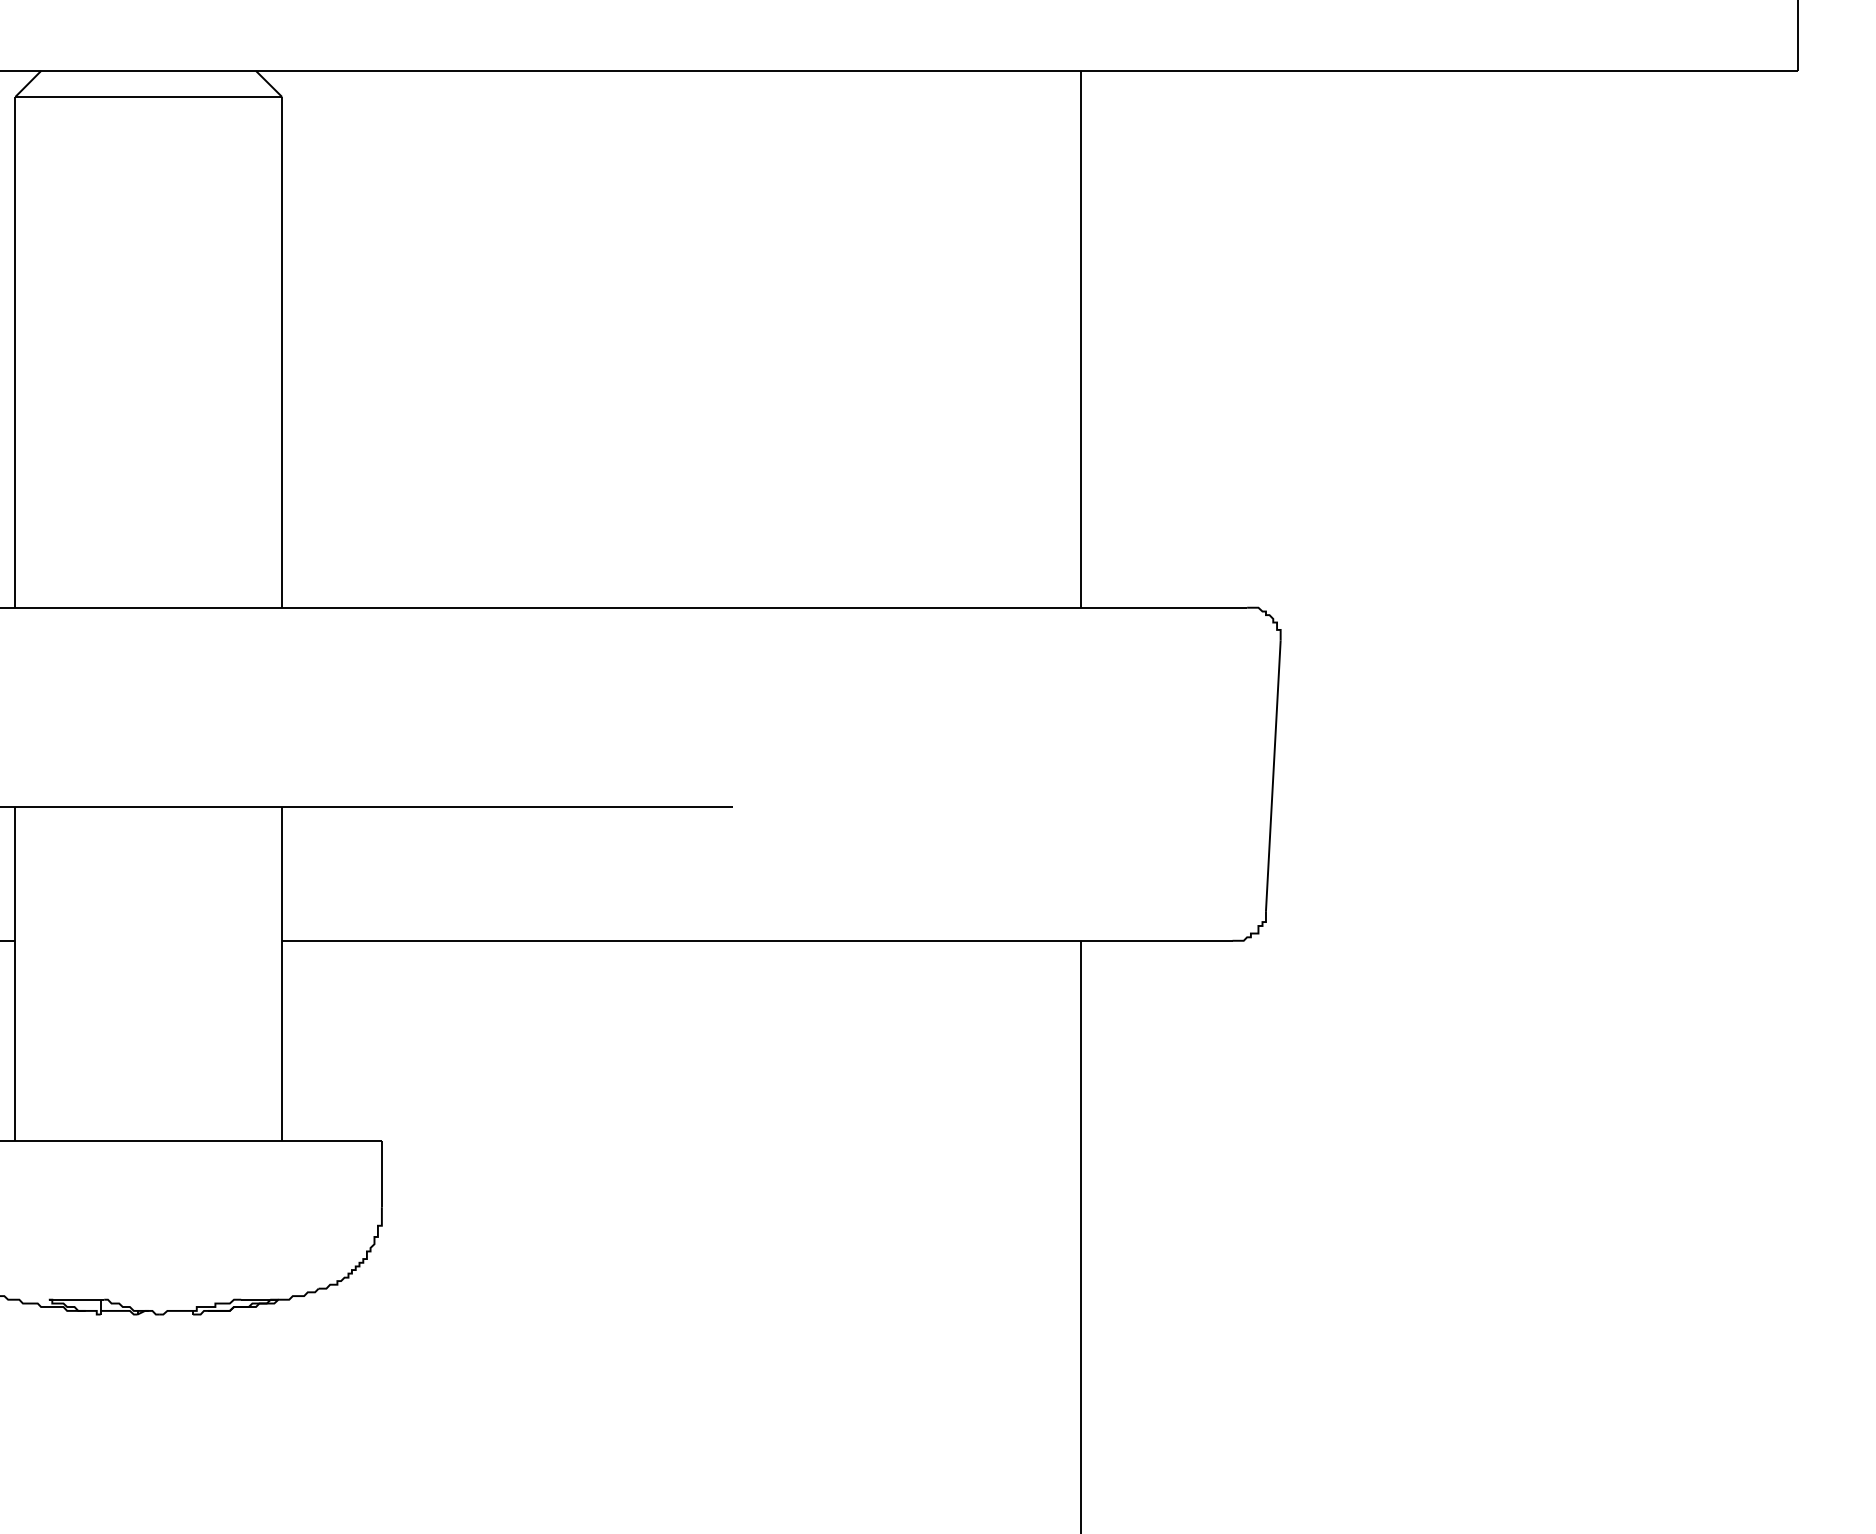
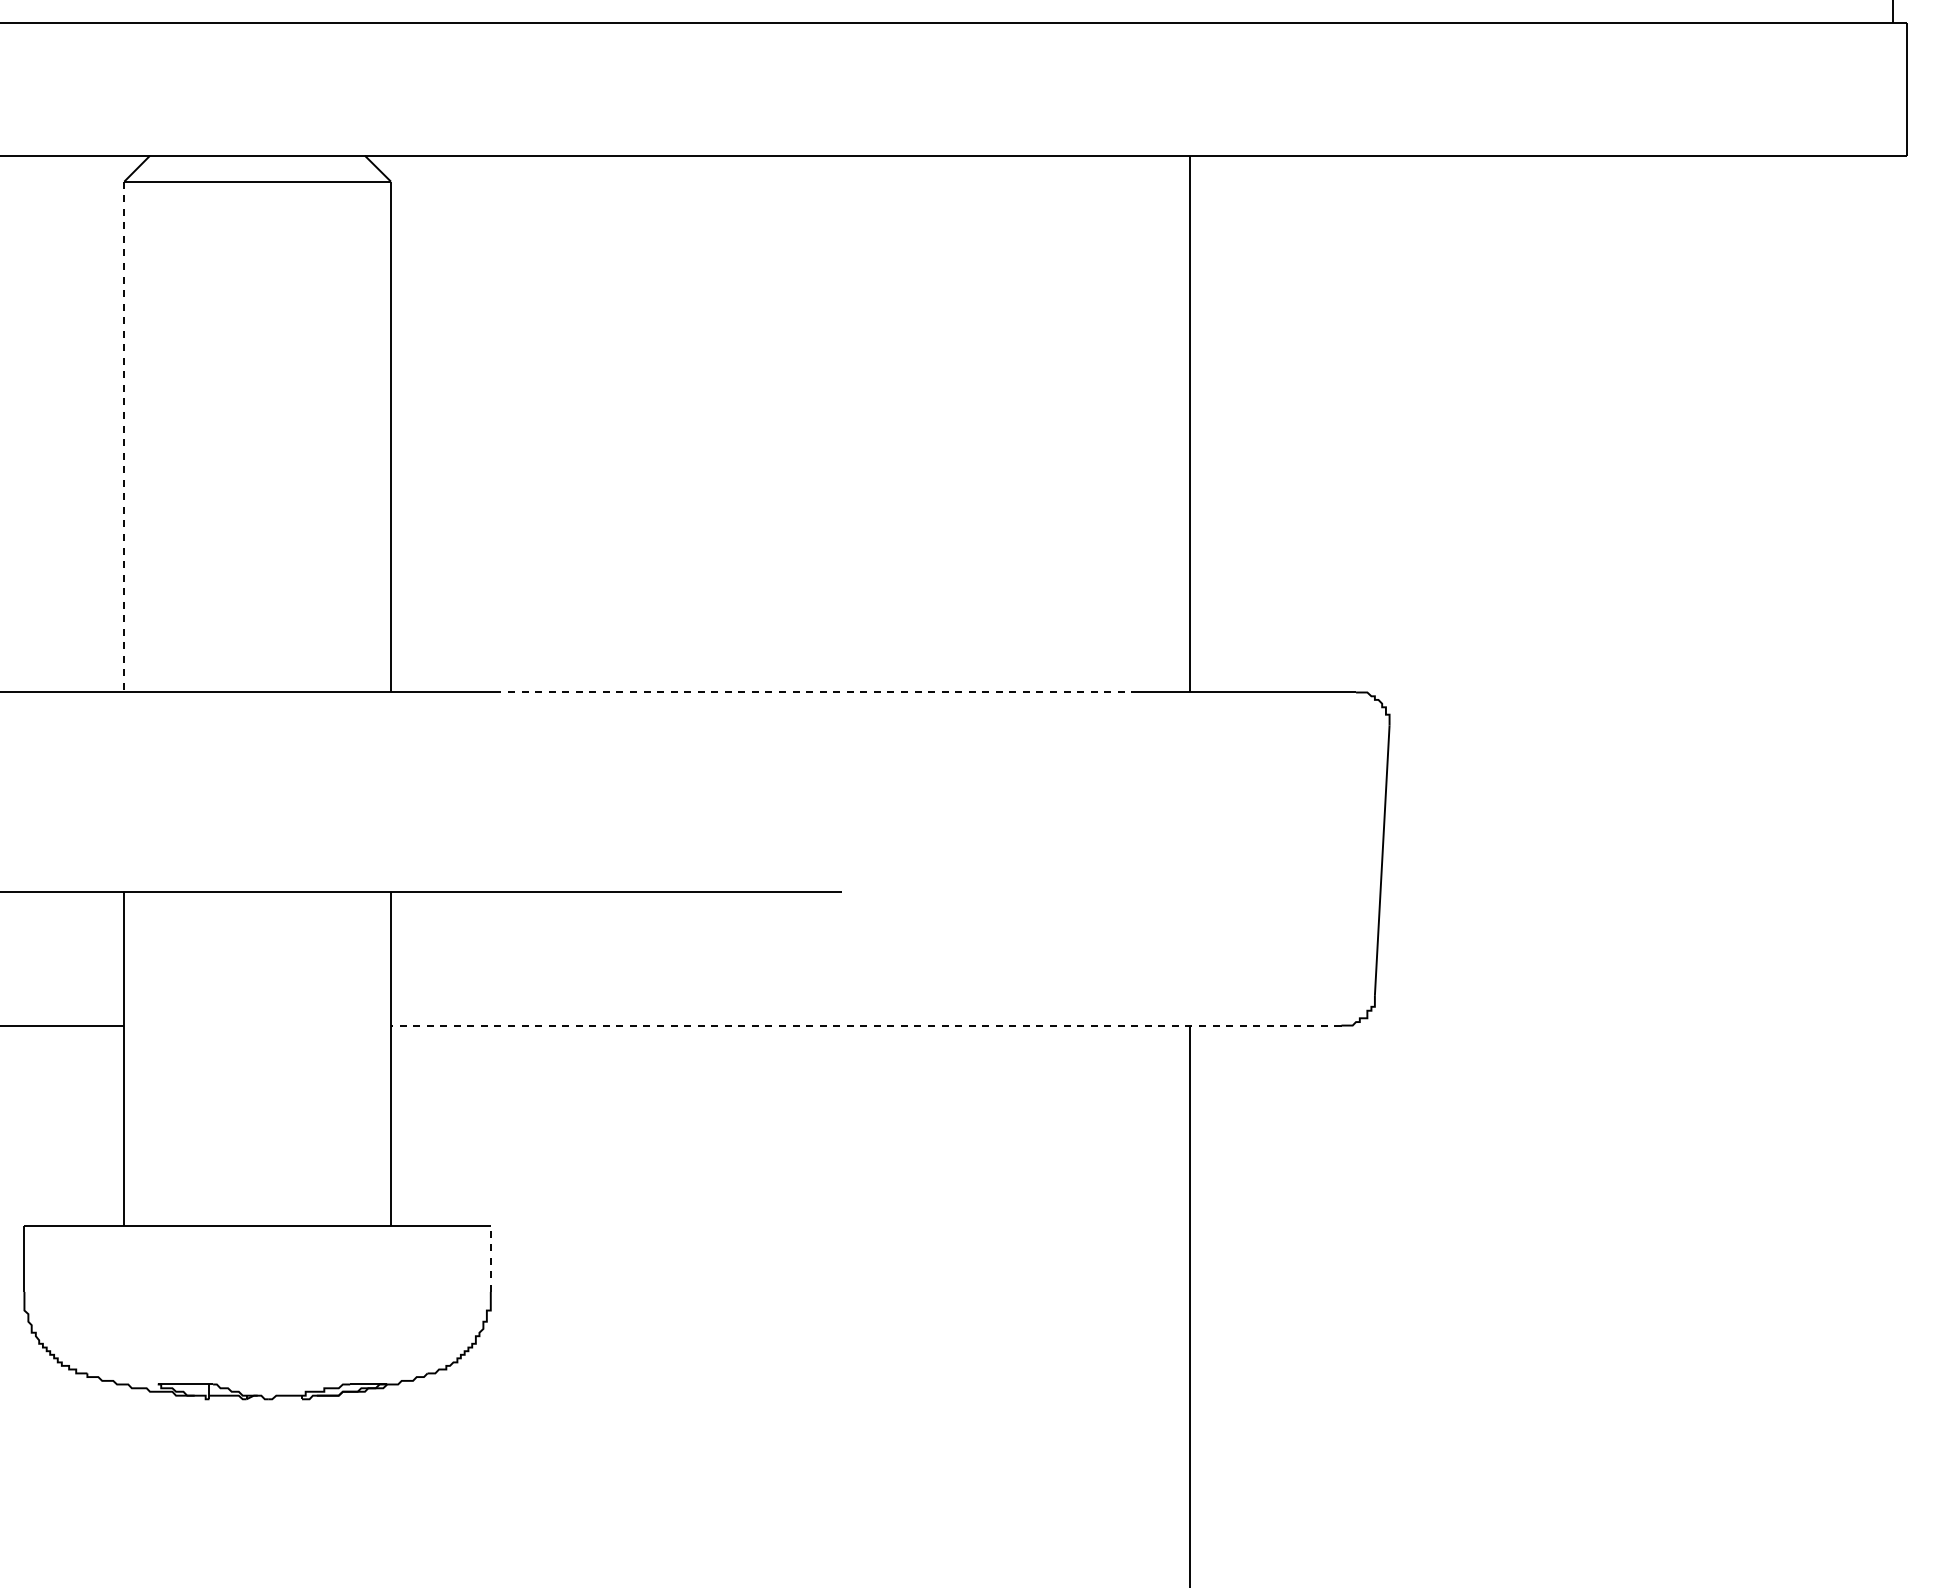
line: (15, 352) -> (124, 437), solid -> dashed
line: (704, 607) -> (813, 692), solid -> dashed
line: (756, 940) -> (865, 1025), solid -> dashed
line: (381, 1173) -> (490, 1258), solid -> dashed

